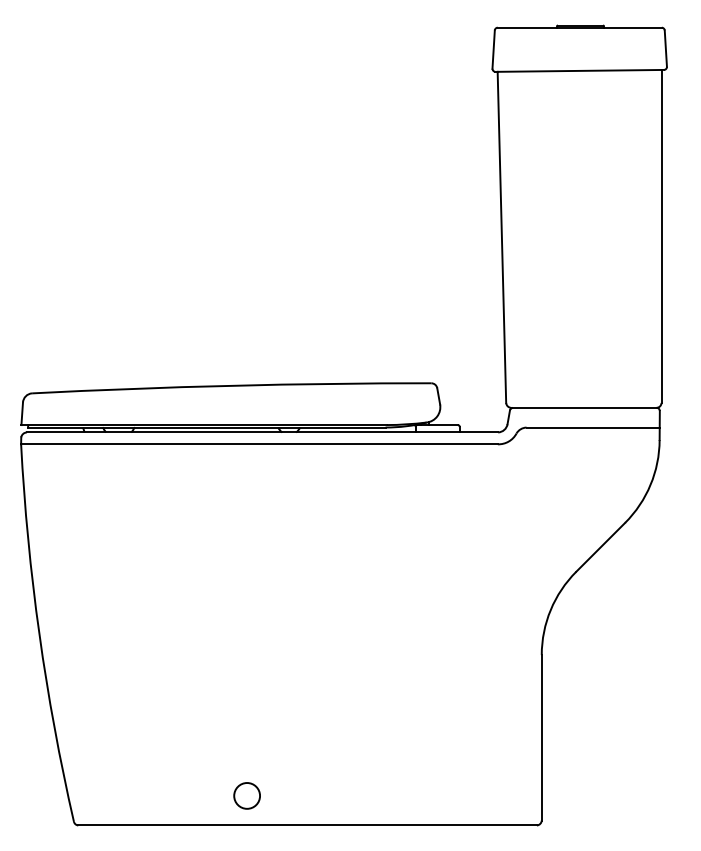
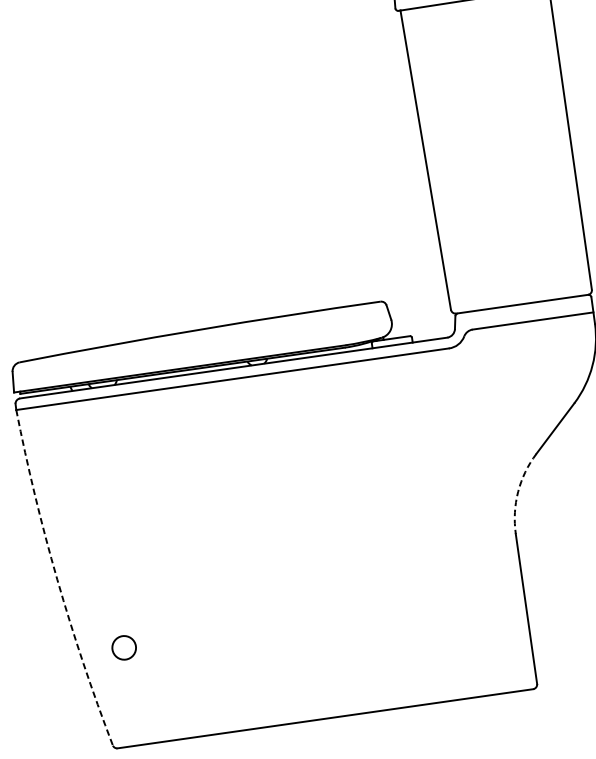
arc: (550, 610) -> (517, 492), solid -> dashed
arc: (39, 634) -> (57, 580), solid -> dashed
circle: (246, 795) -> (123, 647), moved

